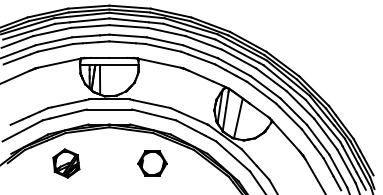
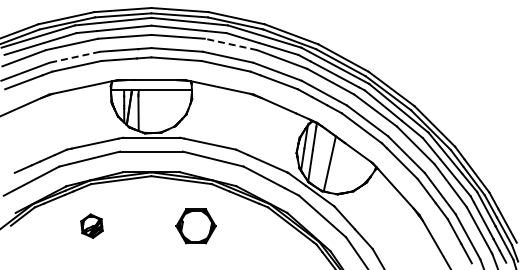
line: (166, 32) -> (230, 44), solid -> dashed
line: (53, 41) -> (74, 57), solid -> dashed
part: (66, 162) -> (91, 225), size x0.6
part: (152, 163) -> (195, 226), moved

